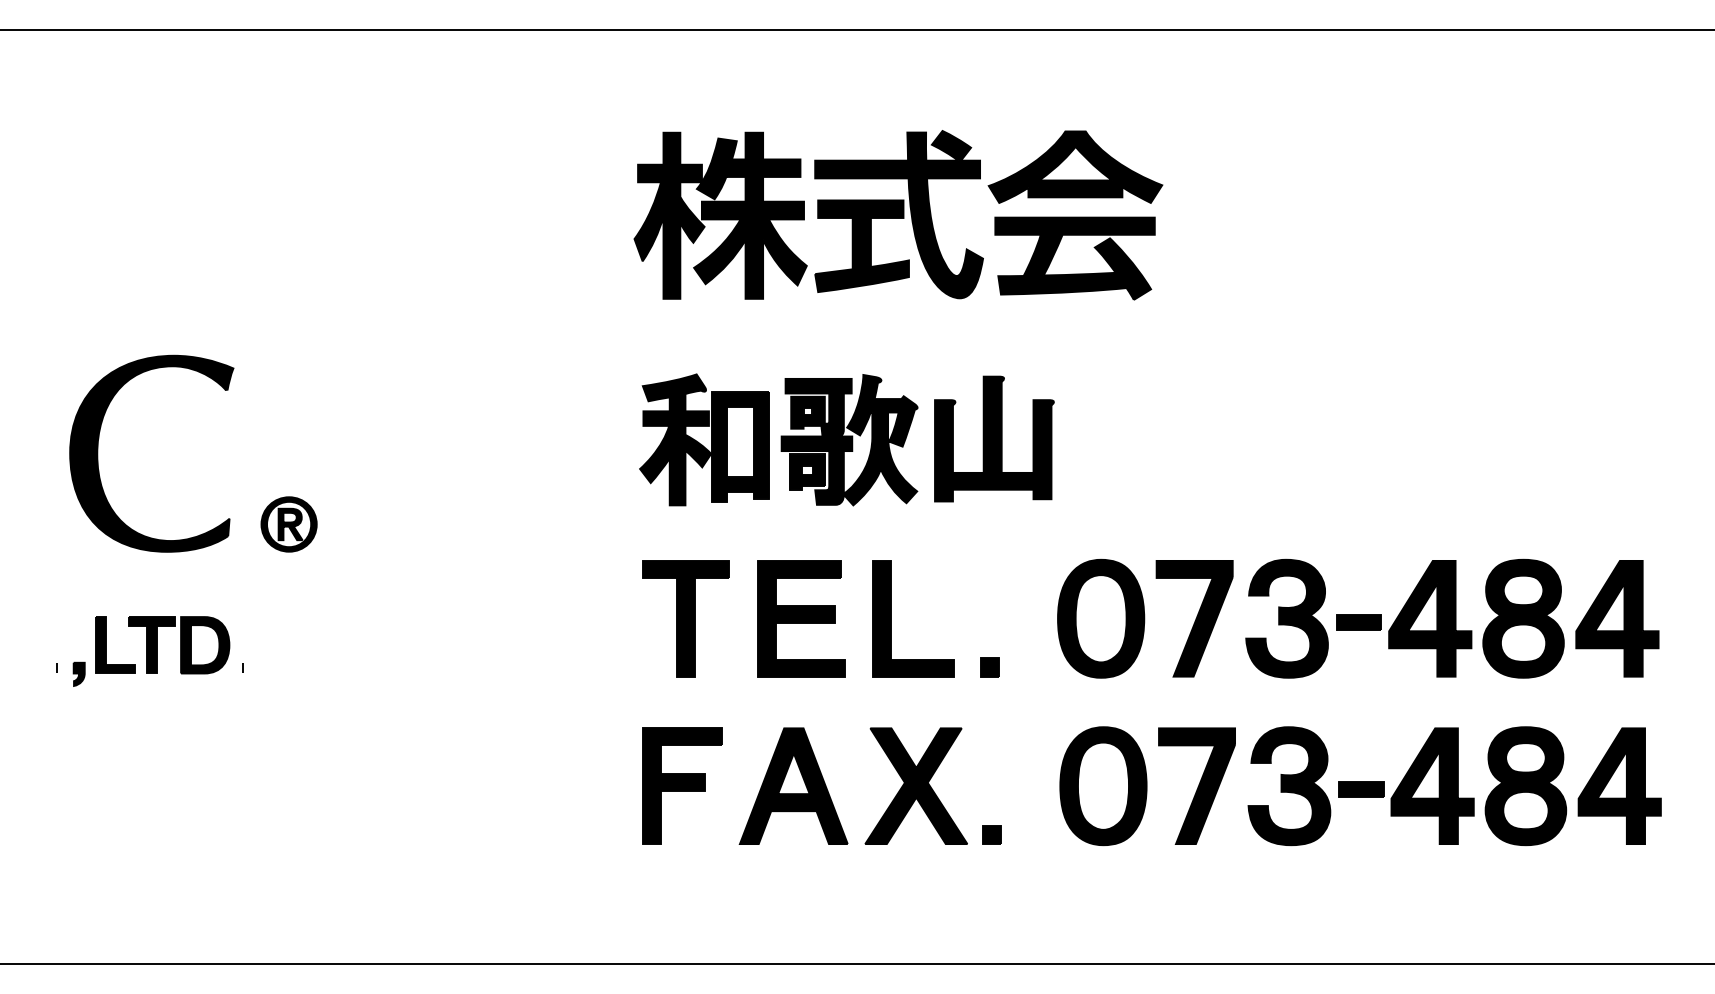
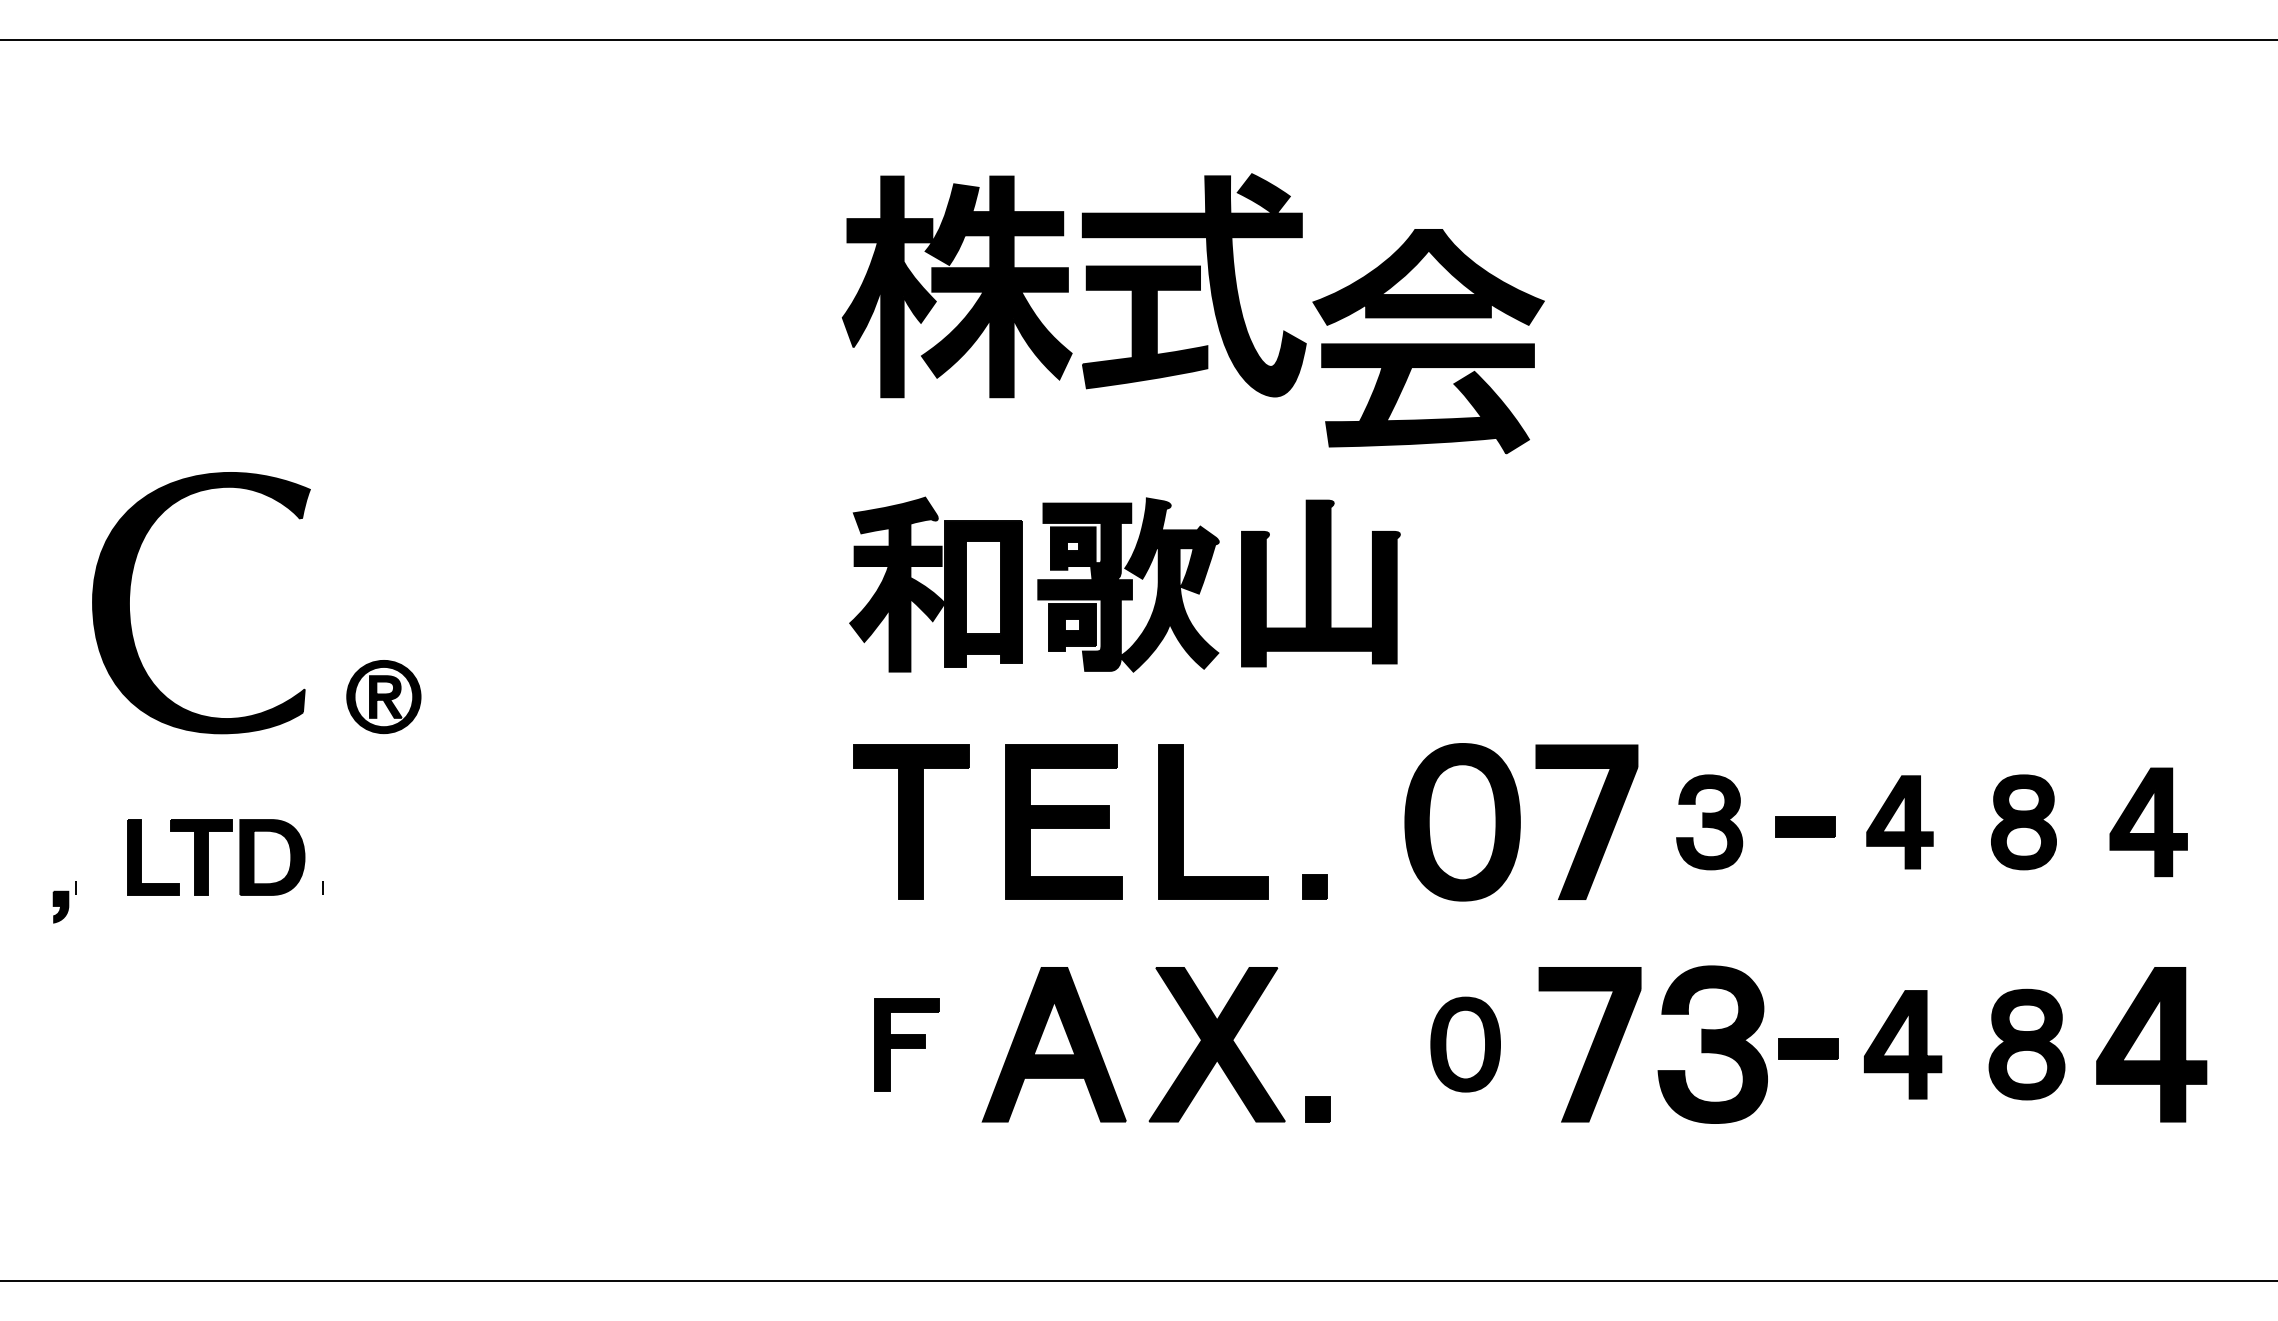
part: (1075, 215) -> (1428, 341), moved
part: (1286, 618) -> (1709, 822), size x0.6
part: (1429, 618) -> (1899, 822), size x0.6
part: (1523, 618) -> (2023, 822), size x0.6
part: (1617, 618) -> (2148, 822), size x0.7
part: (78, 673) -> (60, 906), moved
part: (682, 786) -> (906, 1044), size x0.6
part: (1103, 786) -> (1465, 1044), size x0.6
part: (1432, 786) -> (1902, 1044), size x0.7
part: (1525, 786) -> (2026, 1044), size x0.7

